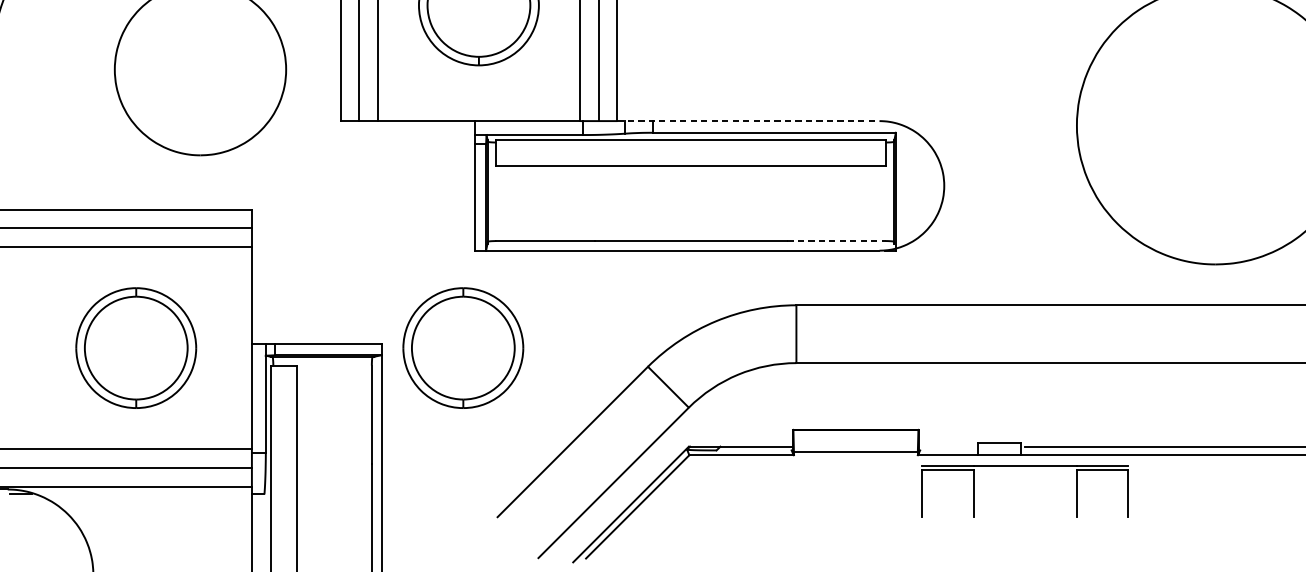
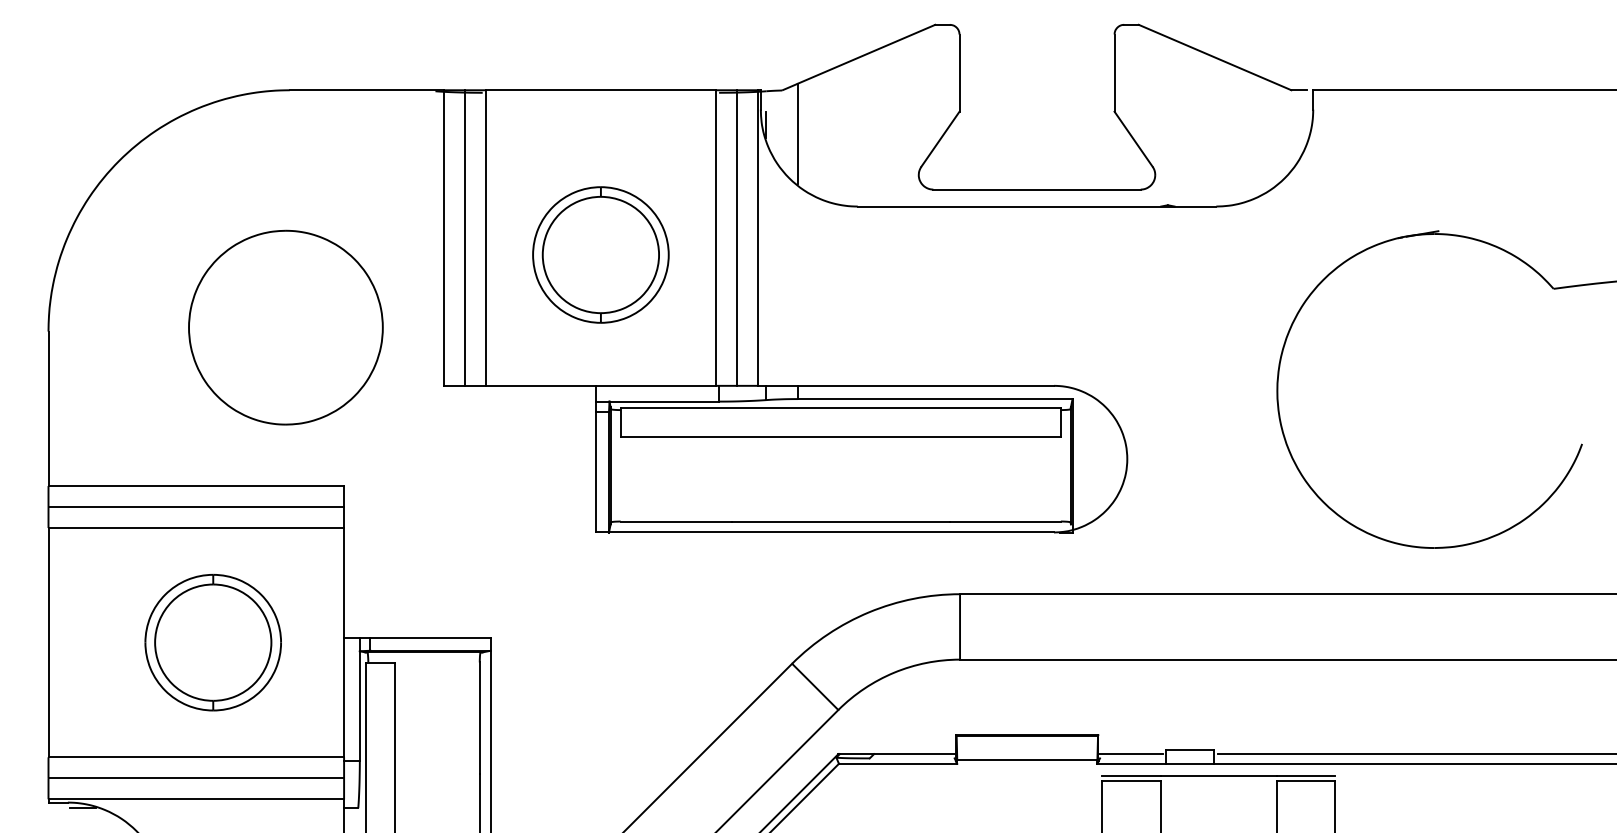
line: (749, 120) -> (906, 385), dashed -> solid
line: (836, 241) -> (1005, 521), dashed -> solid
part: (462, 347) -> (582, 642), removed
line: (947, 446) -> (1130, 754), added

